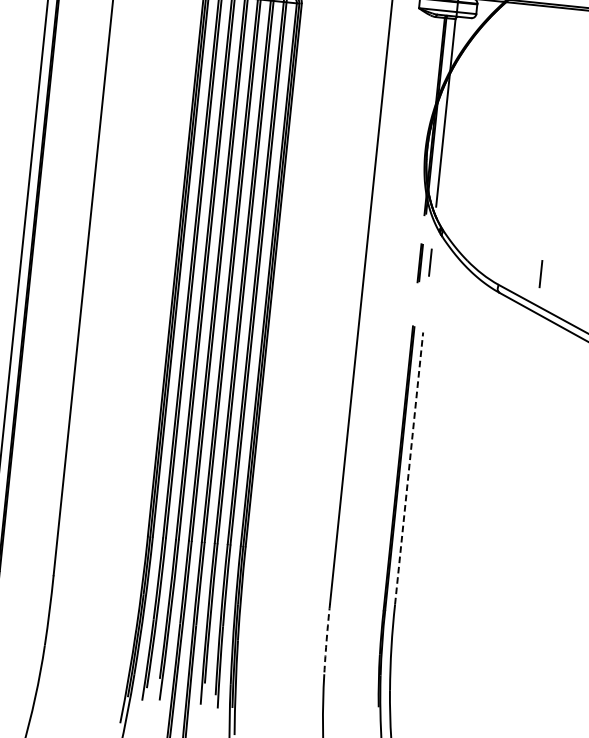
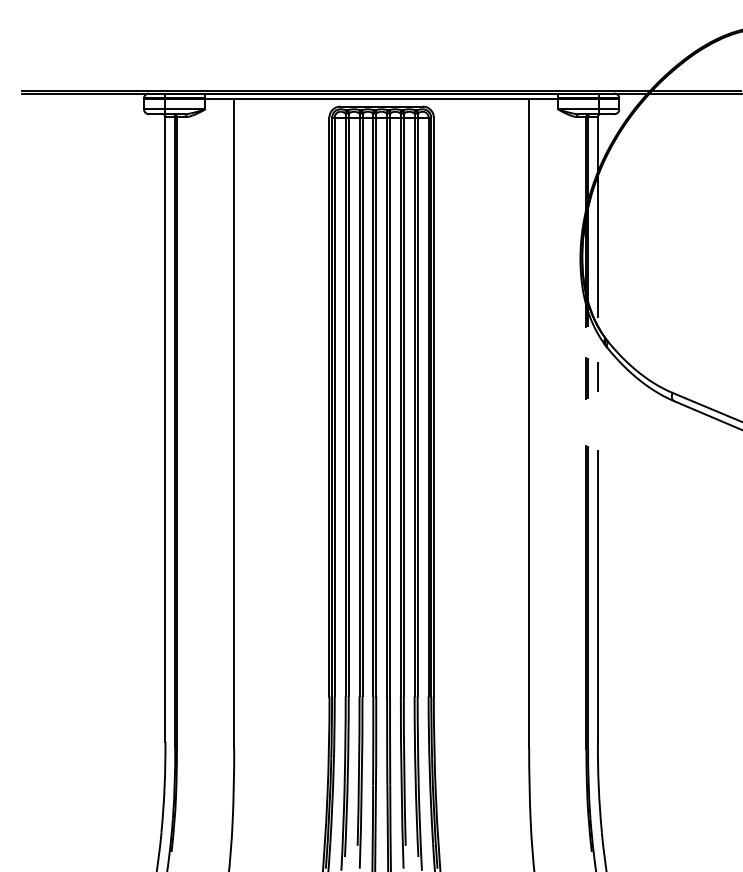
line: (540, 273) -> (715, 376), removed
line: (408, 467) -> (597, 595), dashed -> solid
arc: (326, 638) -> (529, 785), dashed -> solid

